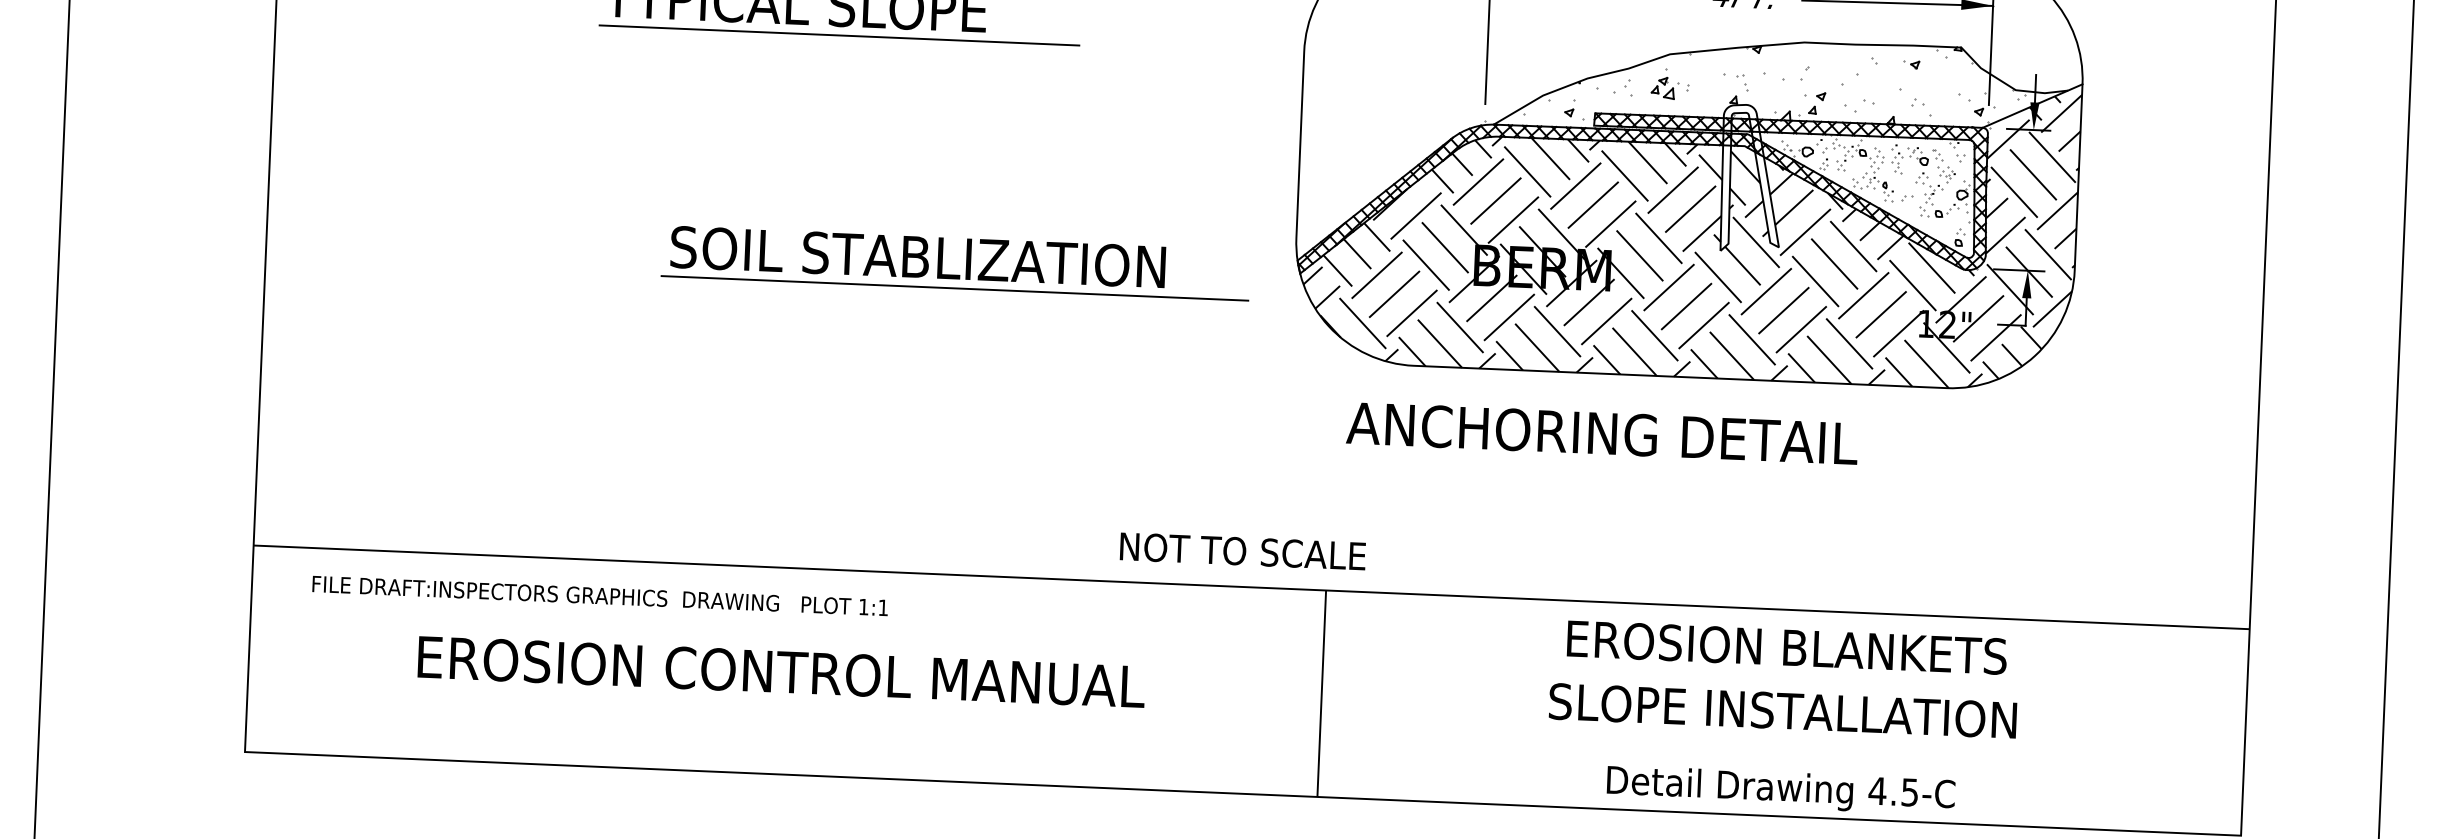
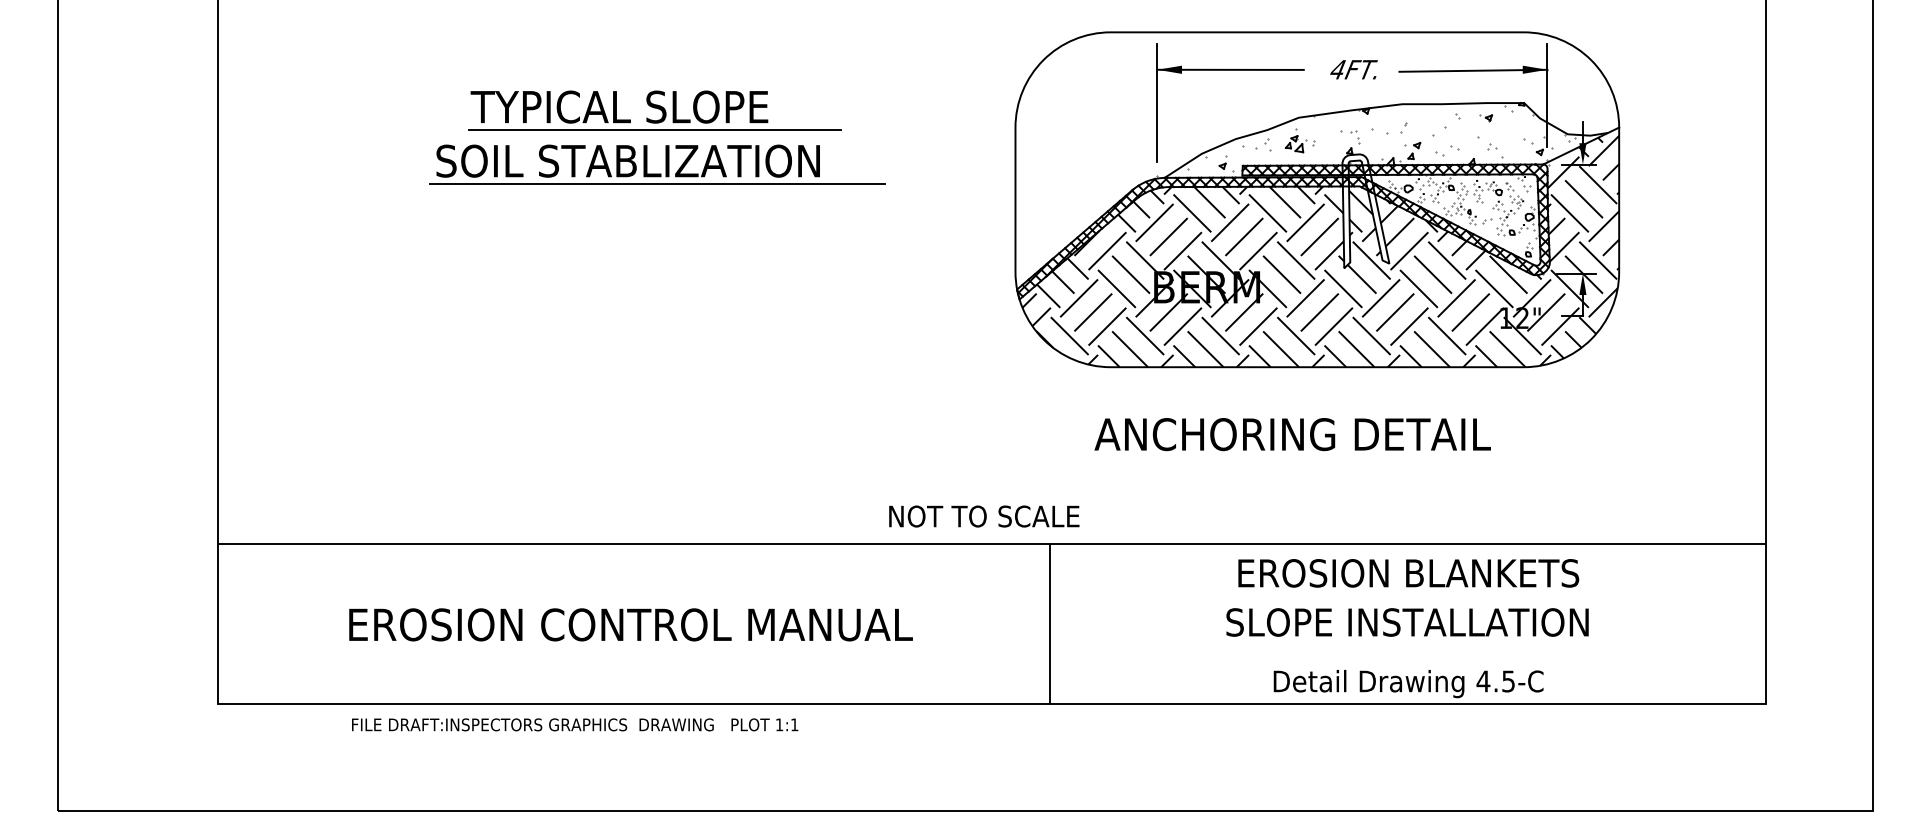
part: (966, 263) -> (665, 164), moved
text: (1602, 433) -> (1292, 434), moved
text: (600, 595) -> (575, 724), moved

